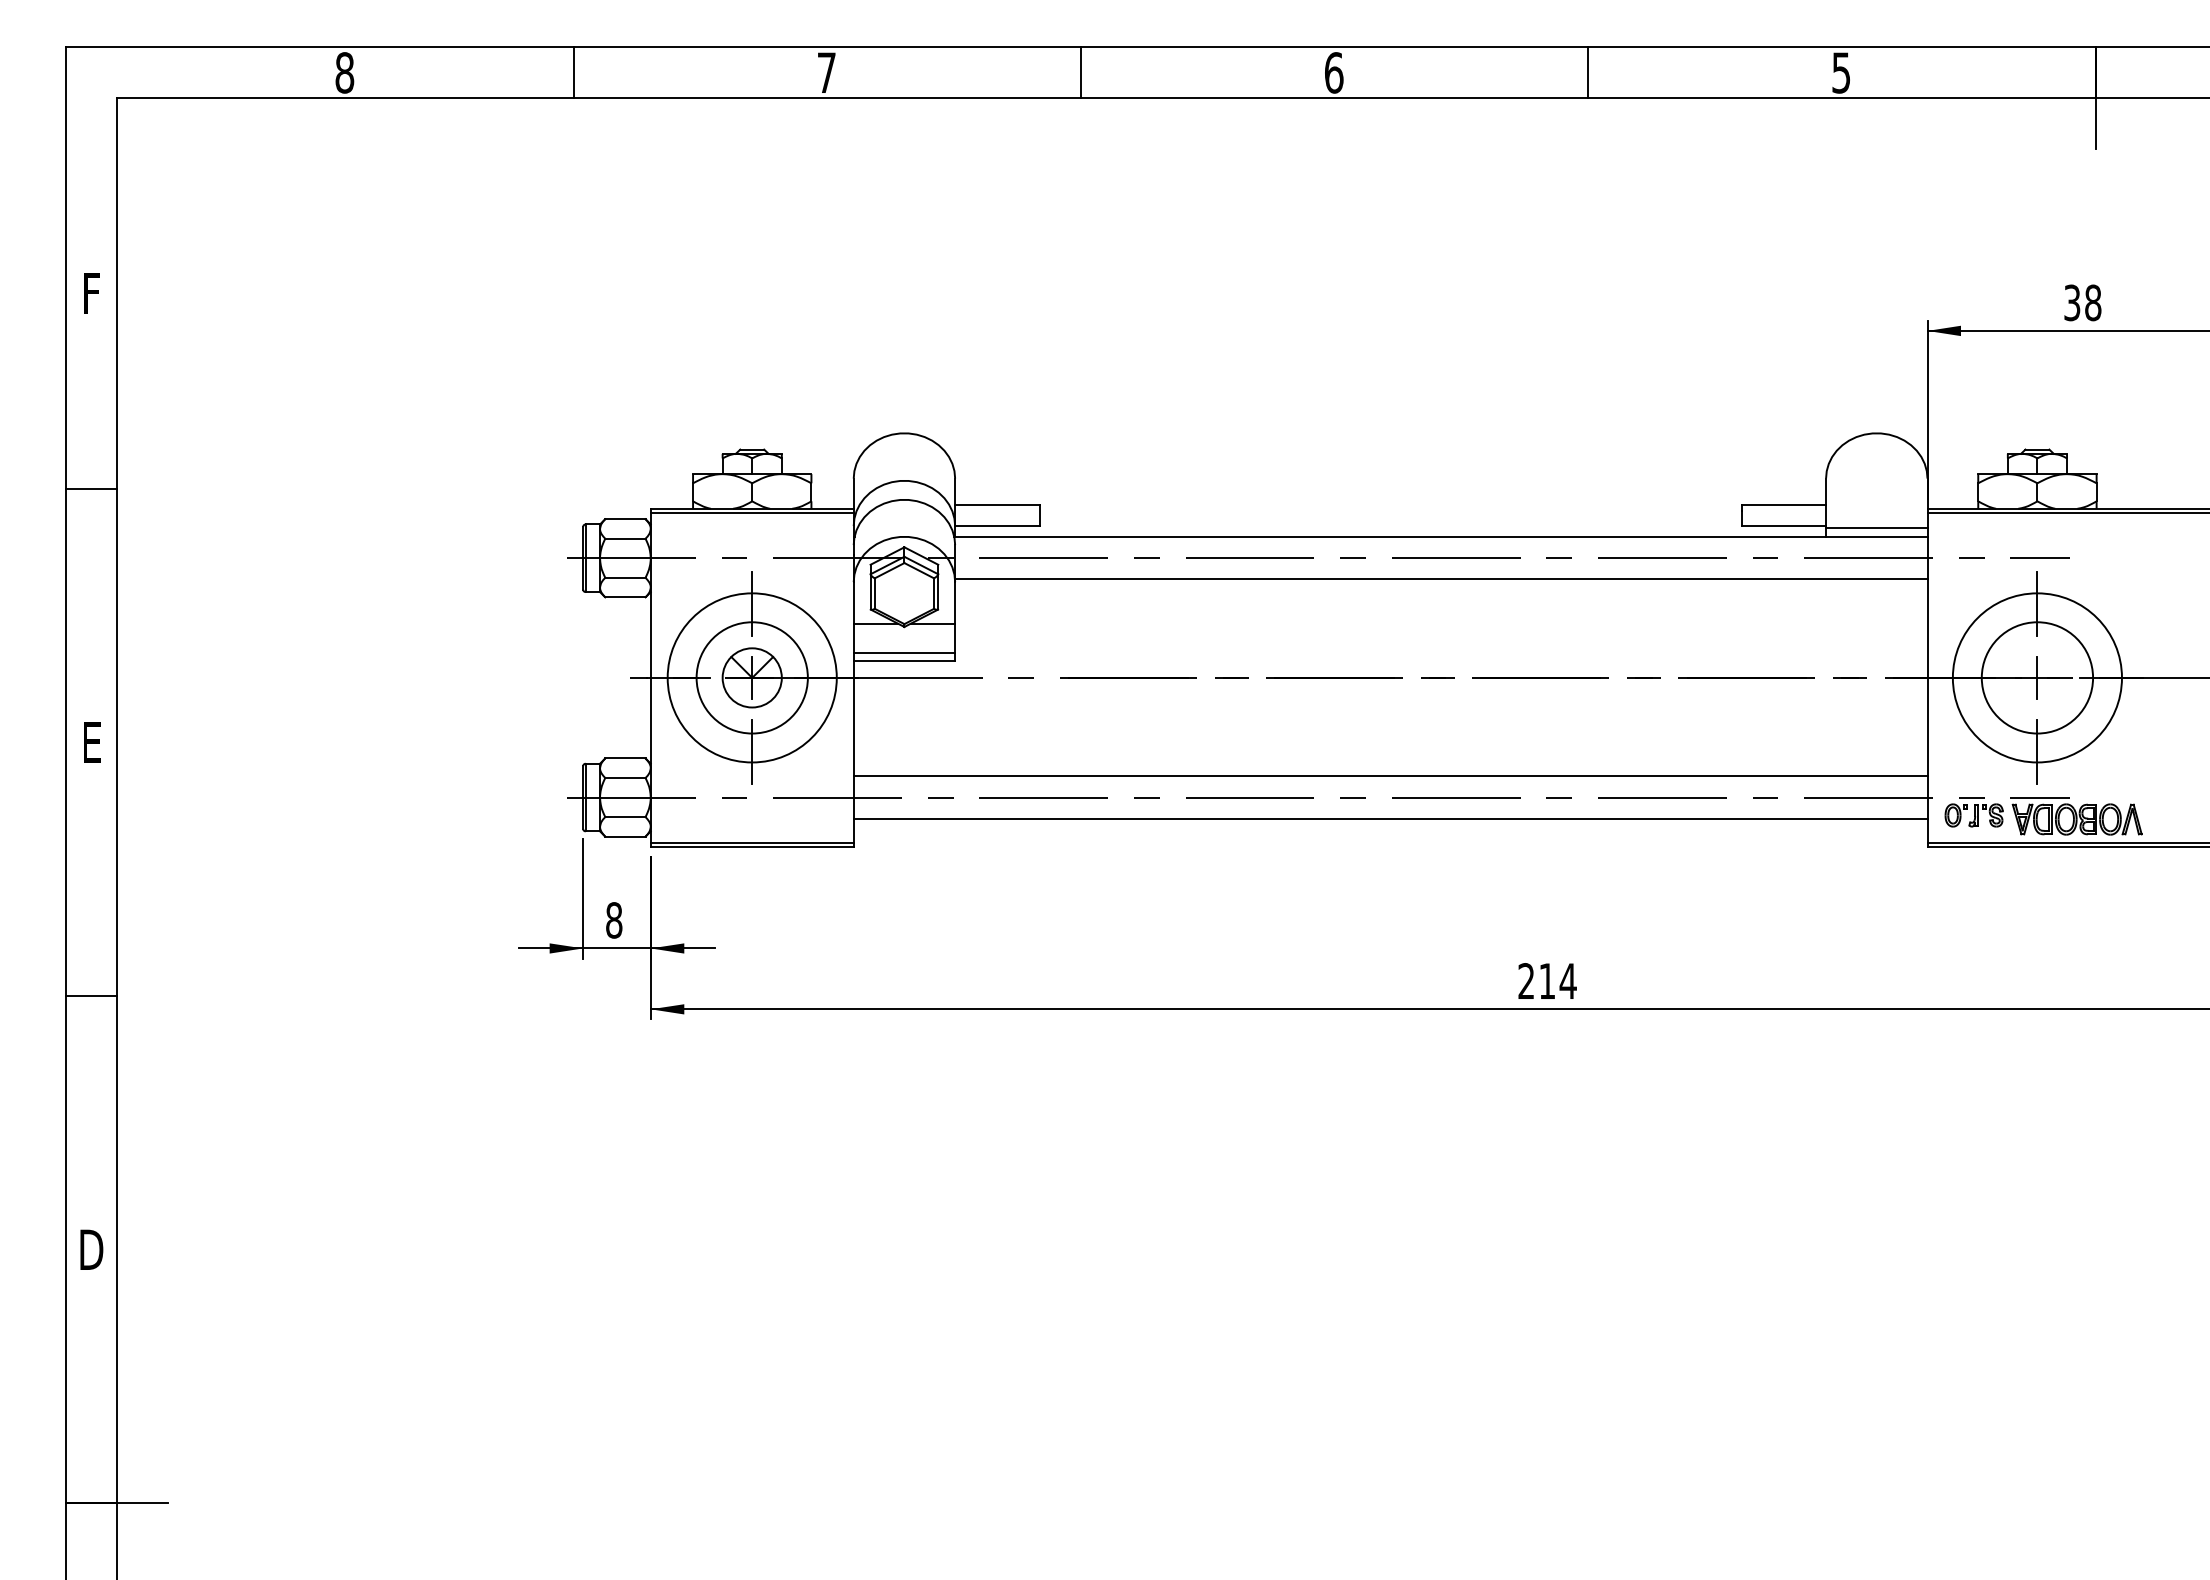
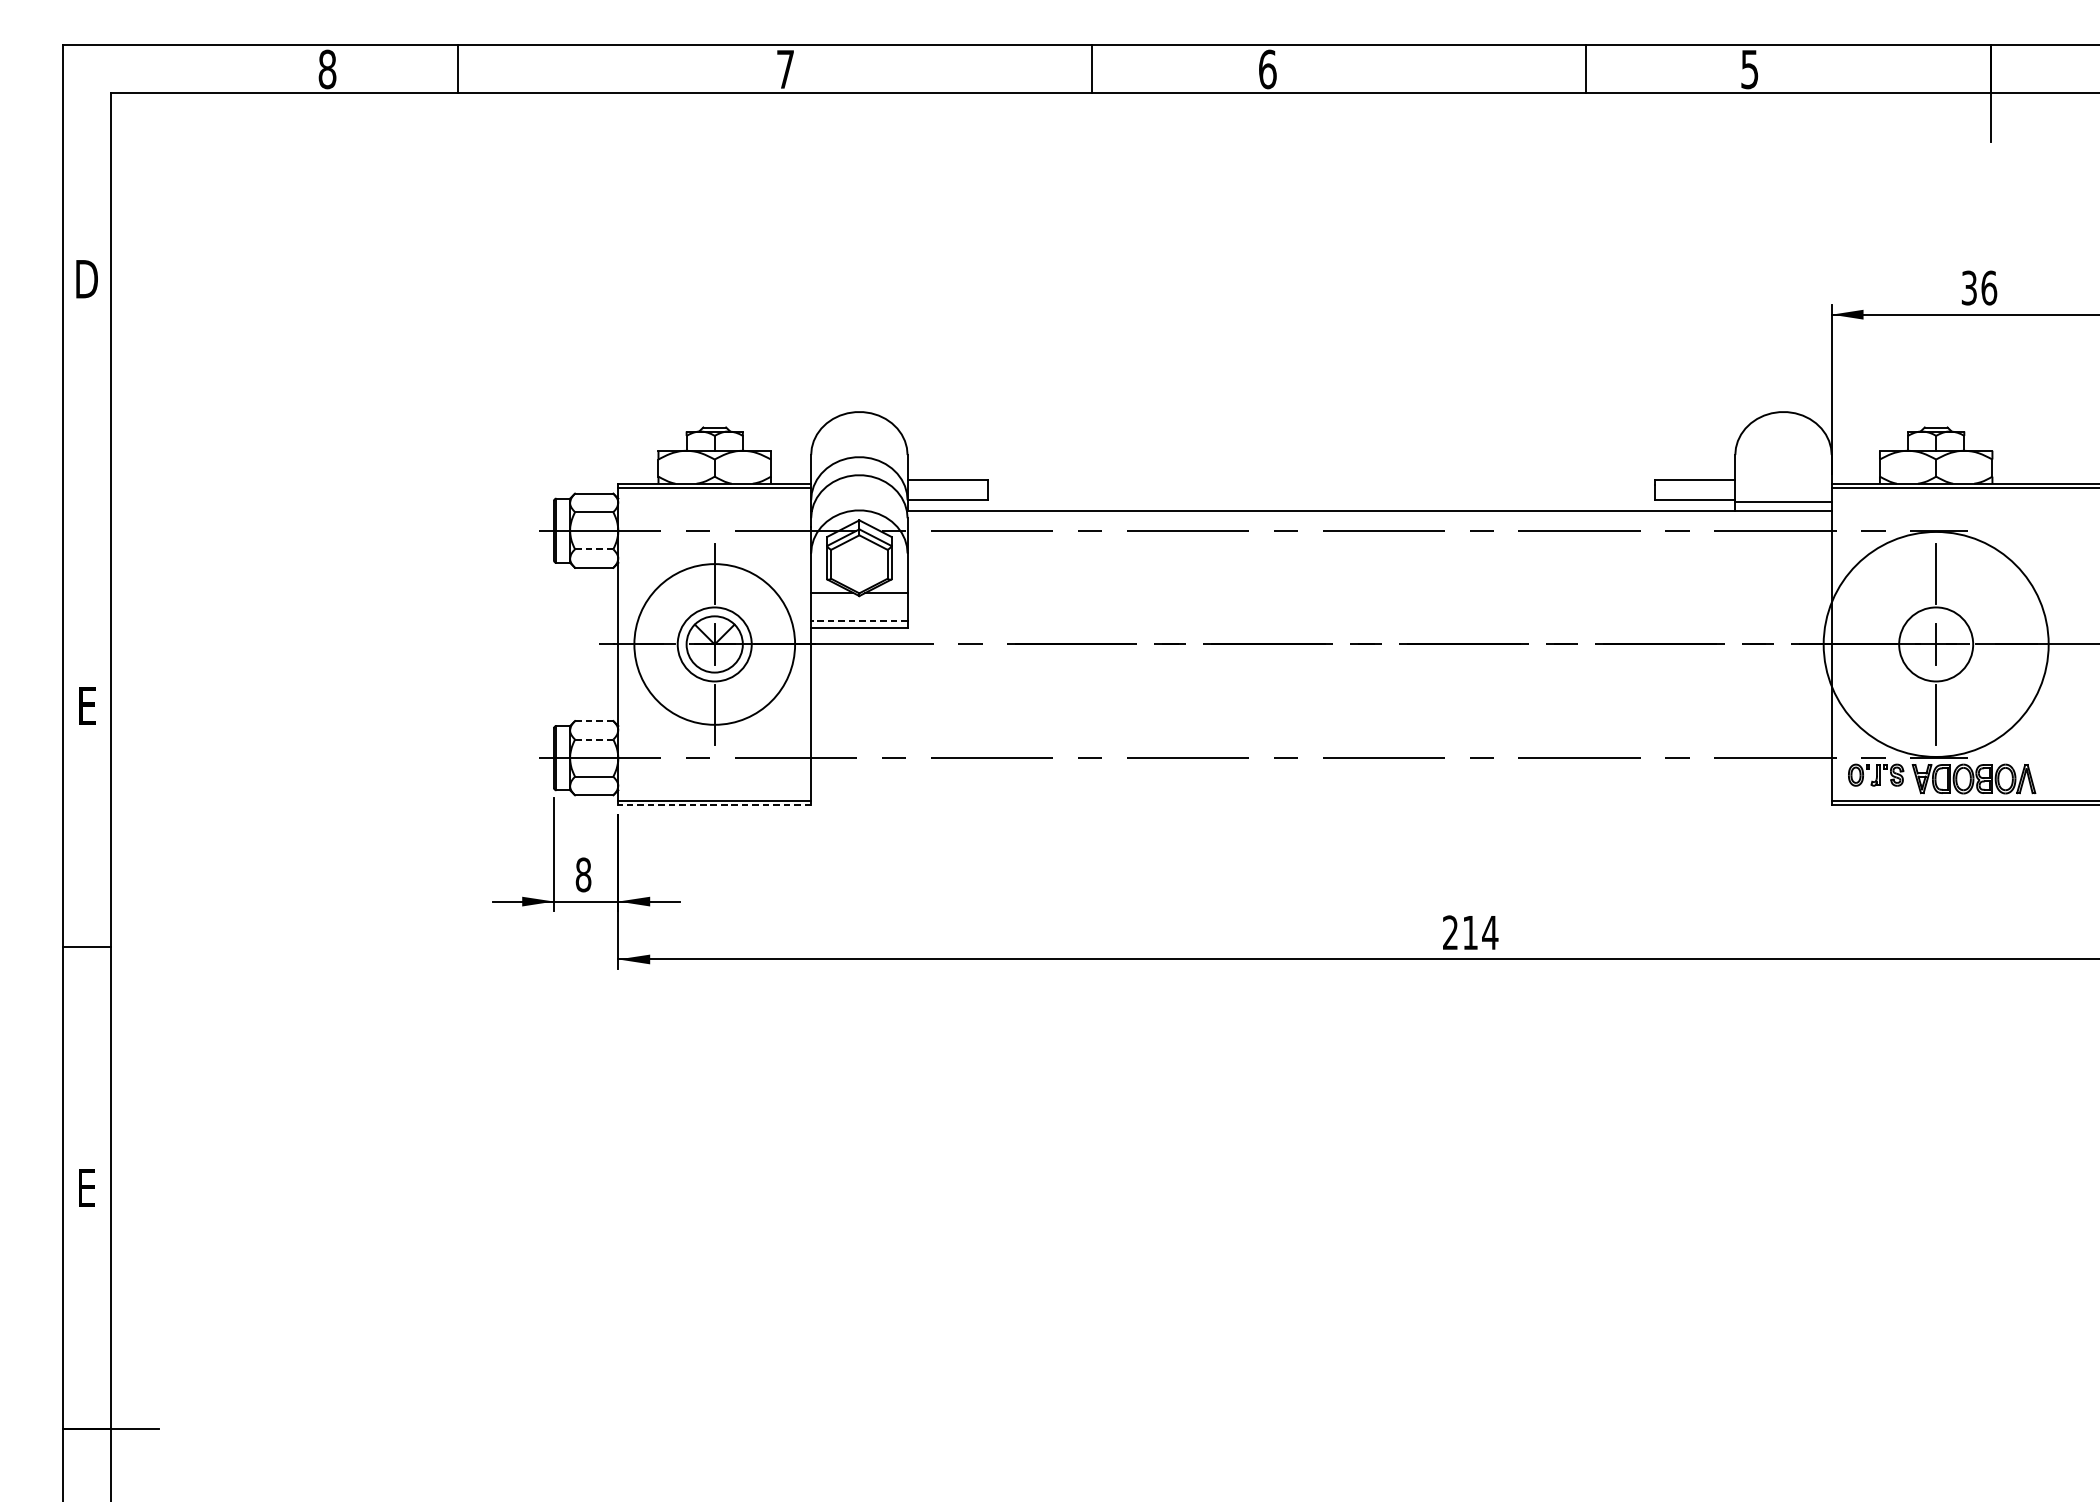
line: (573, 72) -> (458, 69), moved
line: (1080, 72) -> (1091, 69), moved
line: (1588, 72) -> (1586, 69), moved
text: (91, 293) -> (86, 279), F -> D
text: (2093, 302) -> (1989, 287), 38 -> 36
line: (91, 488) -> (86, 464), removed
line: (624, 577) -> (593, 549), solid -> dashed
line: (1441, 579) -> (1369, 550), removed
line: (904, 653) -> (859, 621), solid -> dashed
circle: (751, 677) -> (714, 644), size x0.7
circle: (2036, 677) -> (1935, 644), size x1.4
circle: (2037, 677) -> (1936, 644), size x0.7
line: (624, 758) -> (593, 721), solid -> dashed
line: (1390, 776) -> (1321, 738), removed
line: (624, 778) -> (593, 740), solid -> dashed
line: (1390, 818) -> (1321, 778), removed
line: (751, 847) -> (714, 805), solid -> dashed
text: (91, 1249) -> (86, 1187), D -> E

